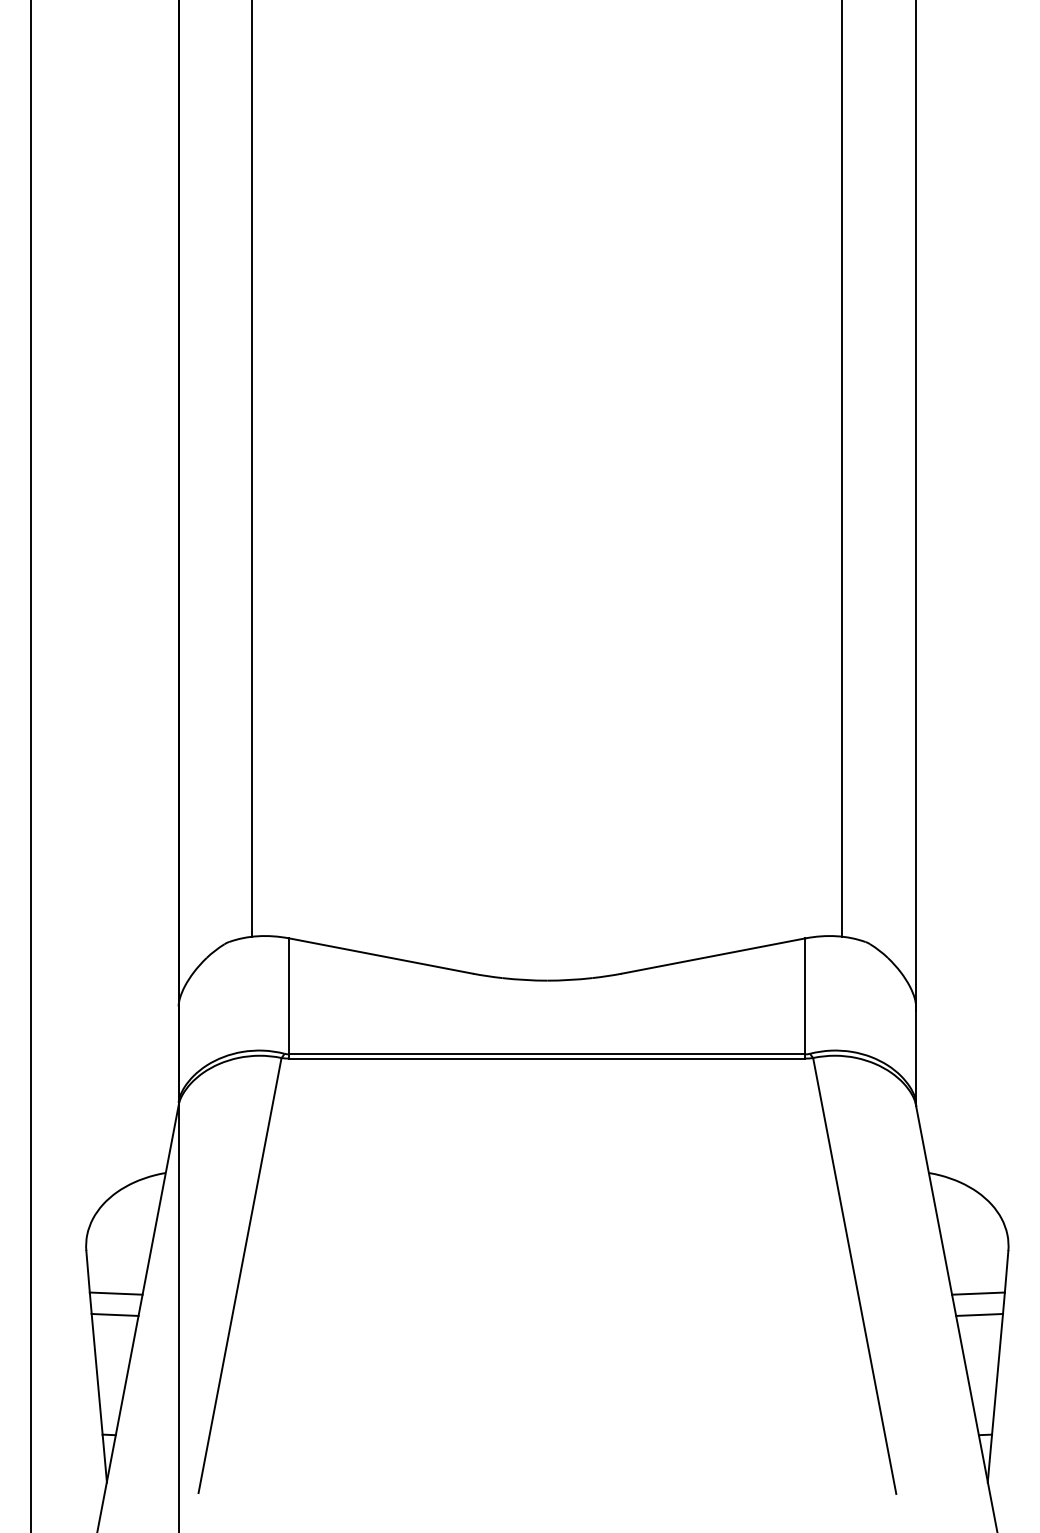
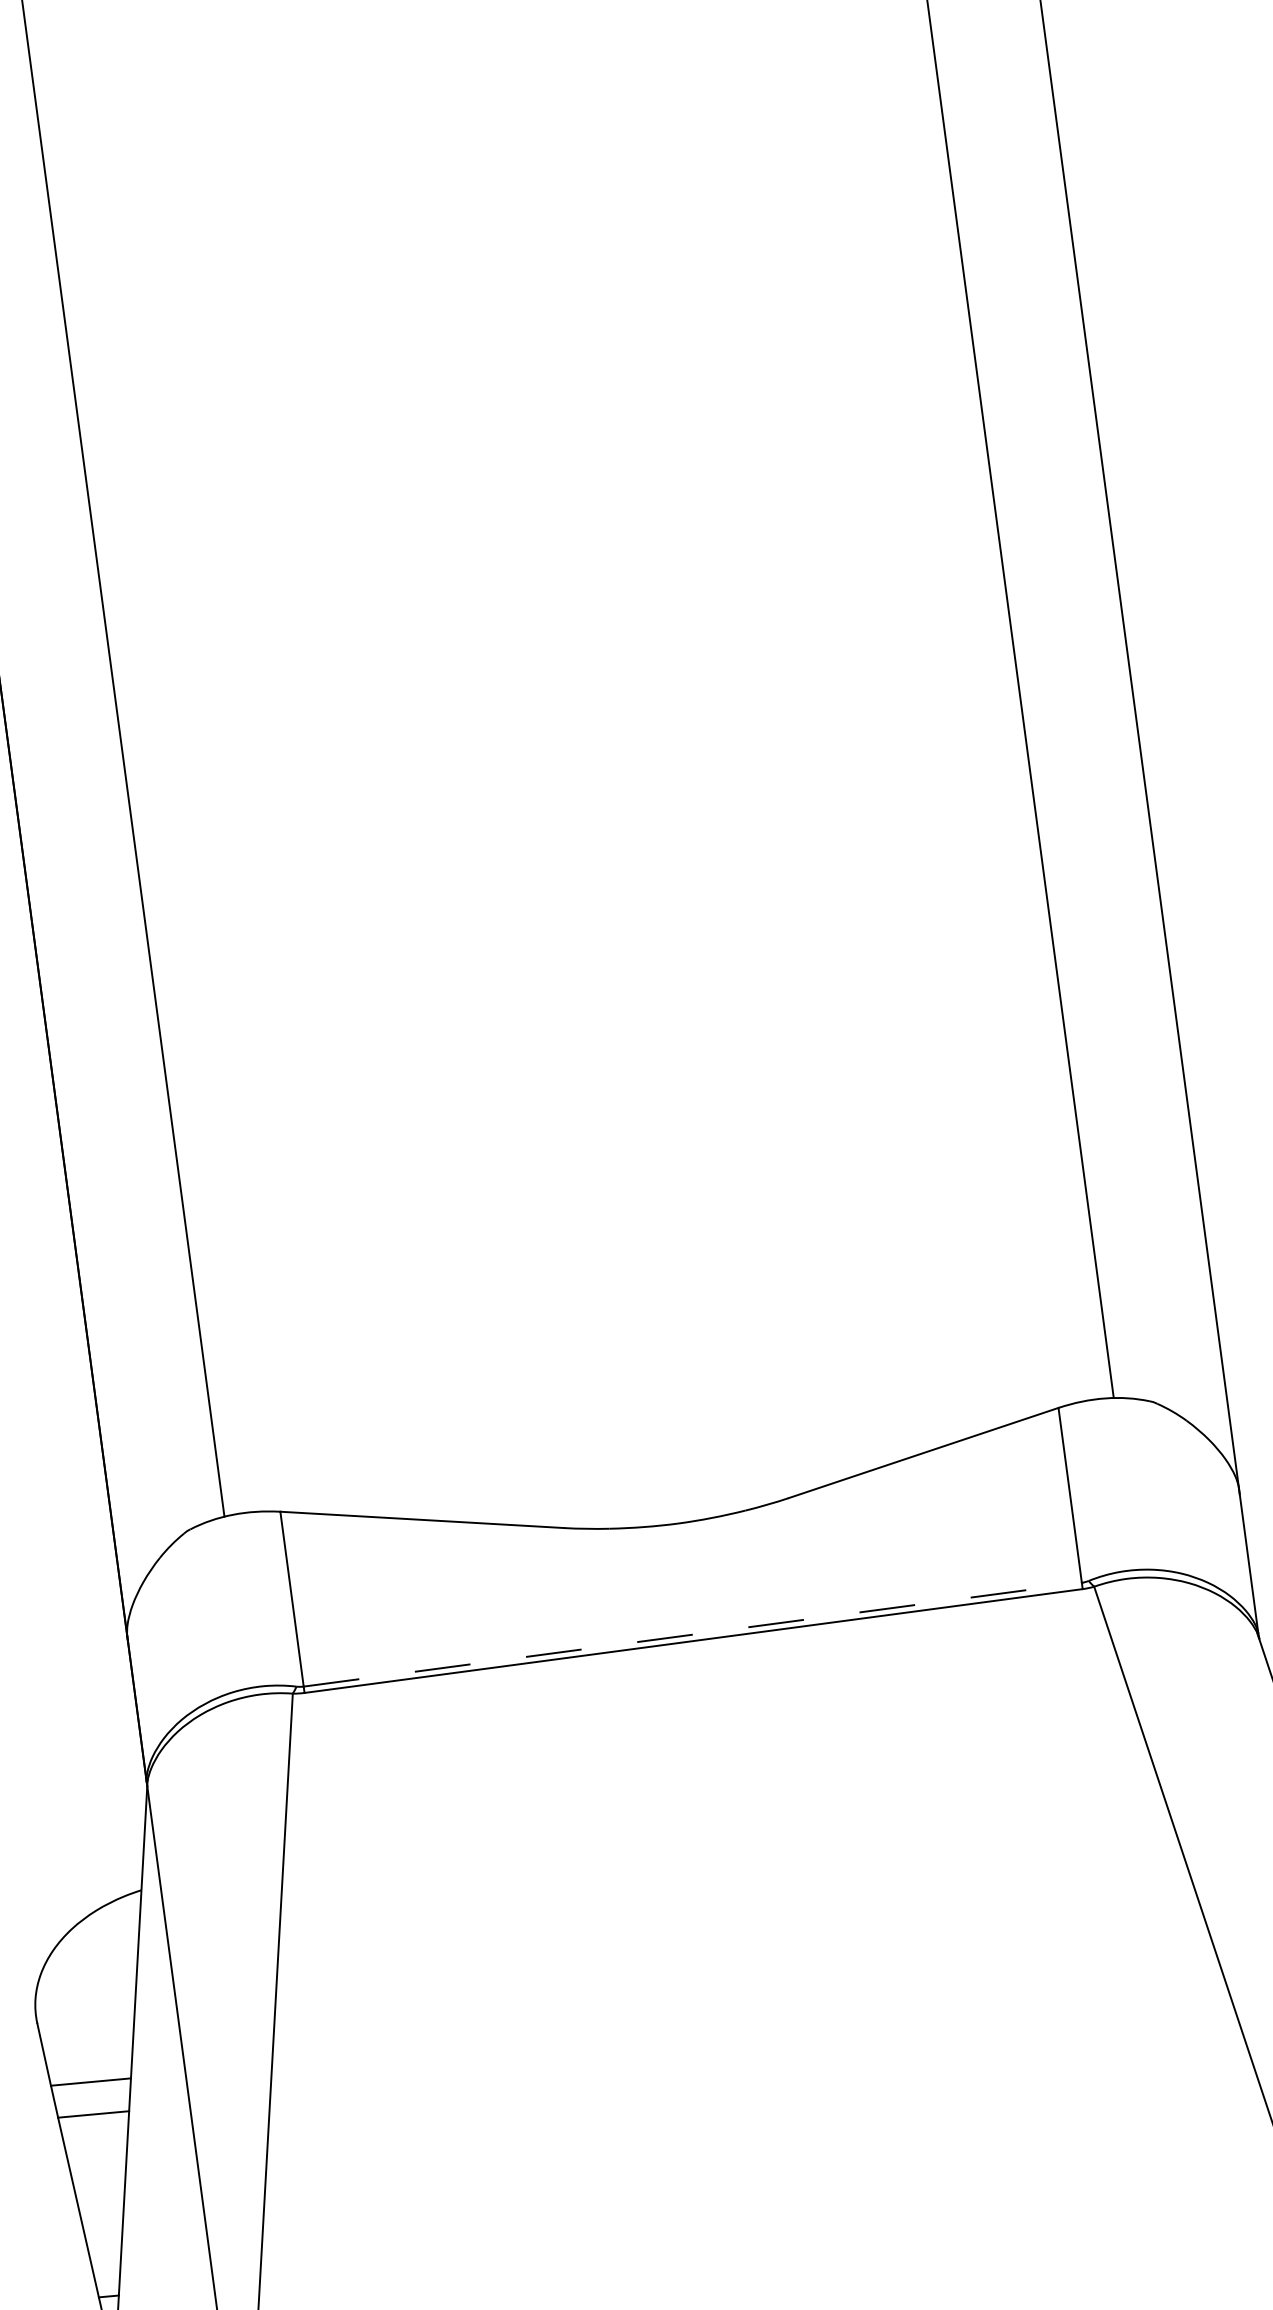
line: (547, 1054) -> (693, 1634), solid -> dashed

